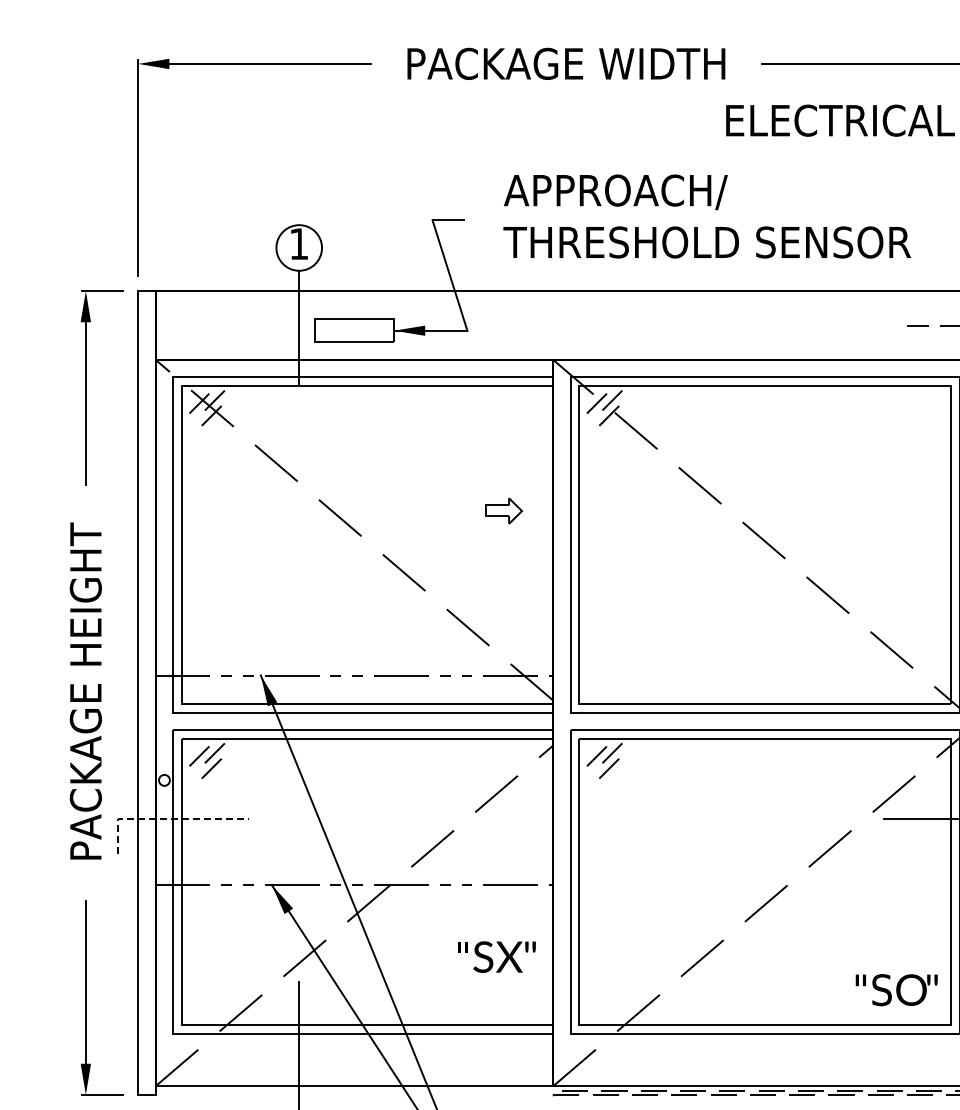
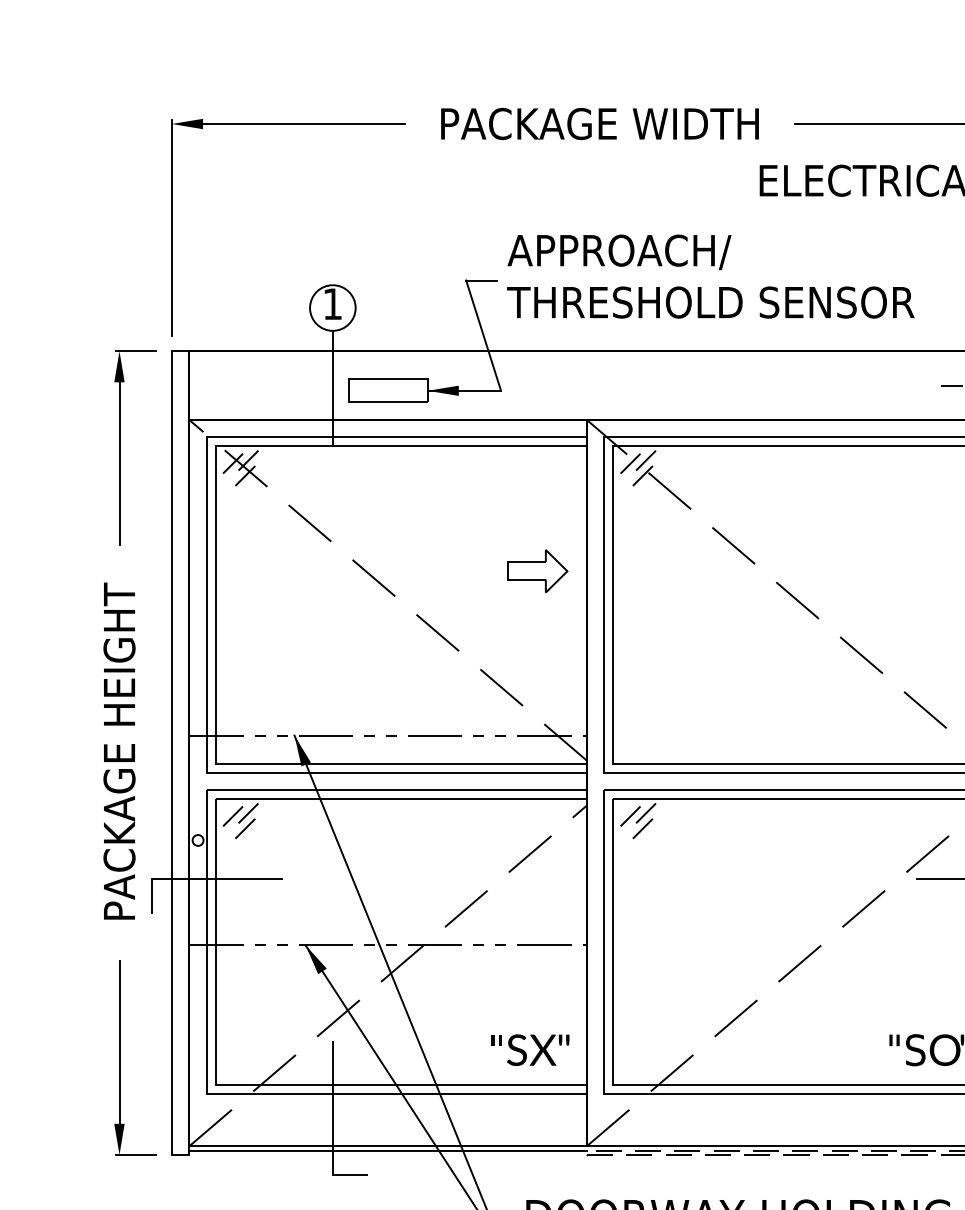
text: (706, 216) -> (710, 276), moved
part: (503, 510) -> (537, 570), size x1.67
line: (165, 818) -> (199, 878), dashed -> solid
text: (496, 956) -> (530, 1049), moved
line: (353, 1090) -> (387, 1150), added

